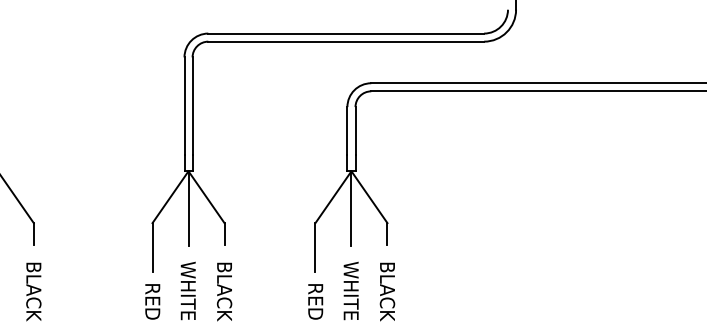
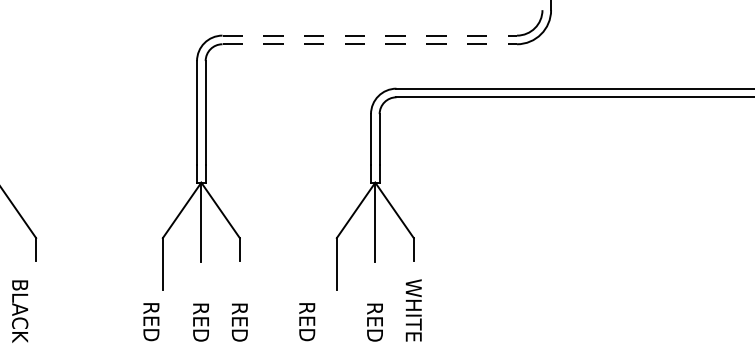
line: (346, 33) -> (370, 35), solid -> dashed
line: (346, 41) -> (370, 44), solid -> dashed
text: (187, 290) -> (200, 309), WHITE -> RED
text: (350, 290) -> (374, 309), WHITE -> RED
text: (33, 291) -> (19, 311), moved
text: (224, 291) -> (239, 311), BLACK -> RED
text: (387, 291) -> (413, 311), BLACK -> WHITE
text: (152, 301) -> (151, 321), moved
text: (315, 301) -> (307, 321), moved

